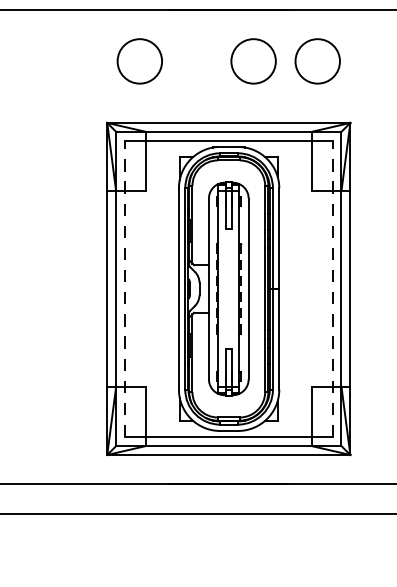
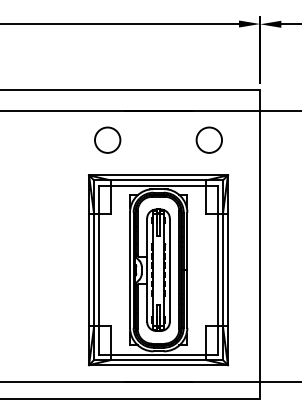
circle: (253, 60) -> (172, 139), removed
line: (125, 289) -> (99, 270), dashed -> solid
line: (332, 289) -> (217, 270), dashed -> solid

